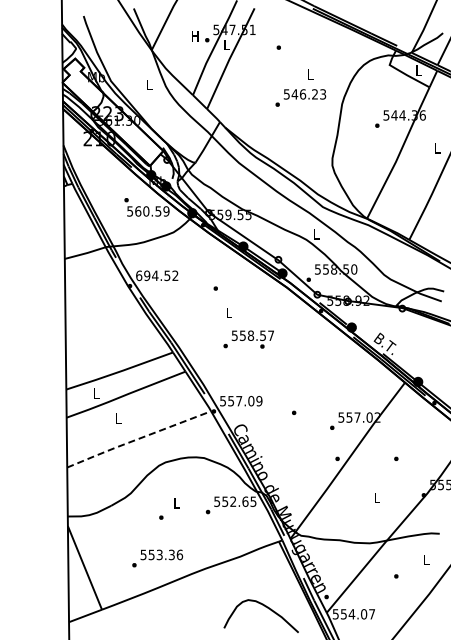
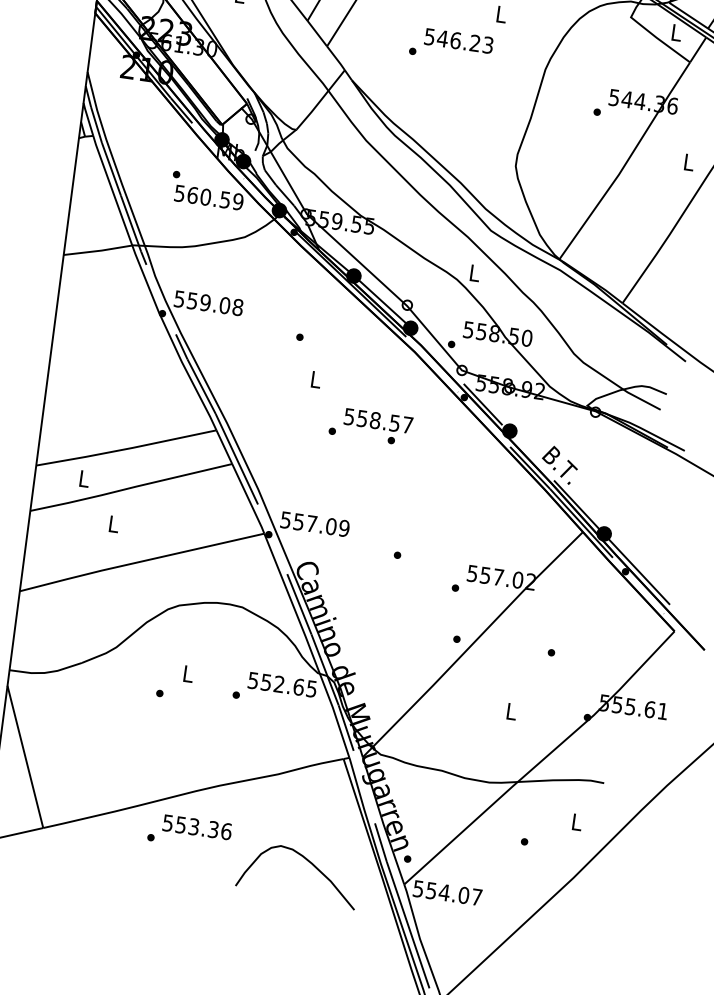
text: (300, 97) -> (451, 45), moved
text: (157, 275) -> (209, 302), 694.52 -> 559.08
text: (248, 339) -> (370, 426), moved
line: (137, 439) -> (139, 562), dashed -> solid
text: (157, 558) -> (189, 832), moved

